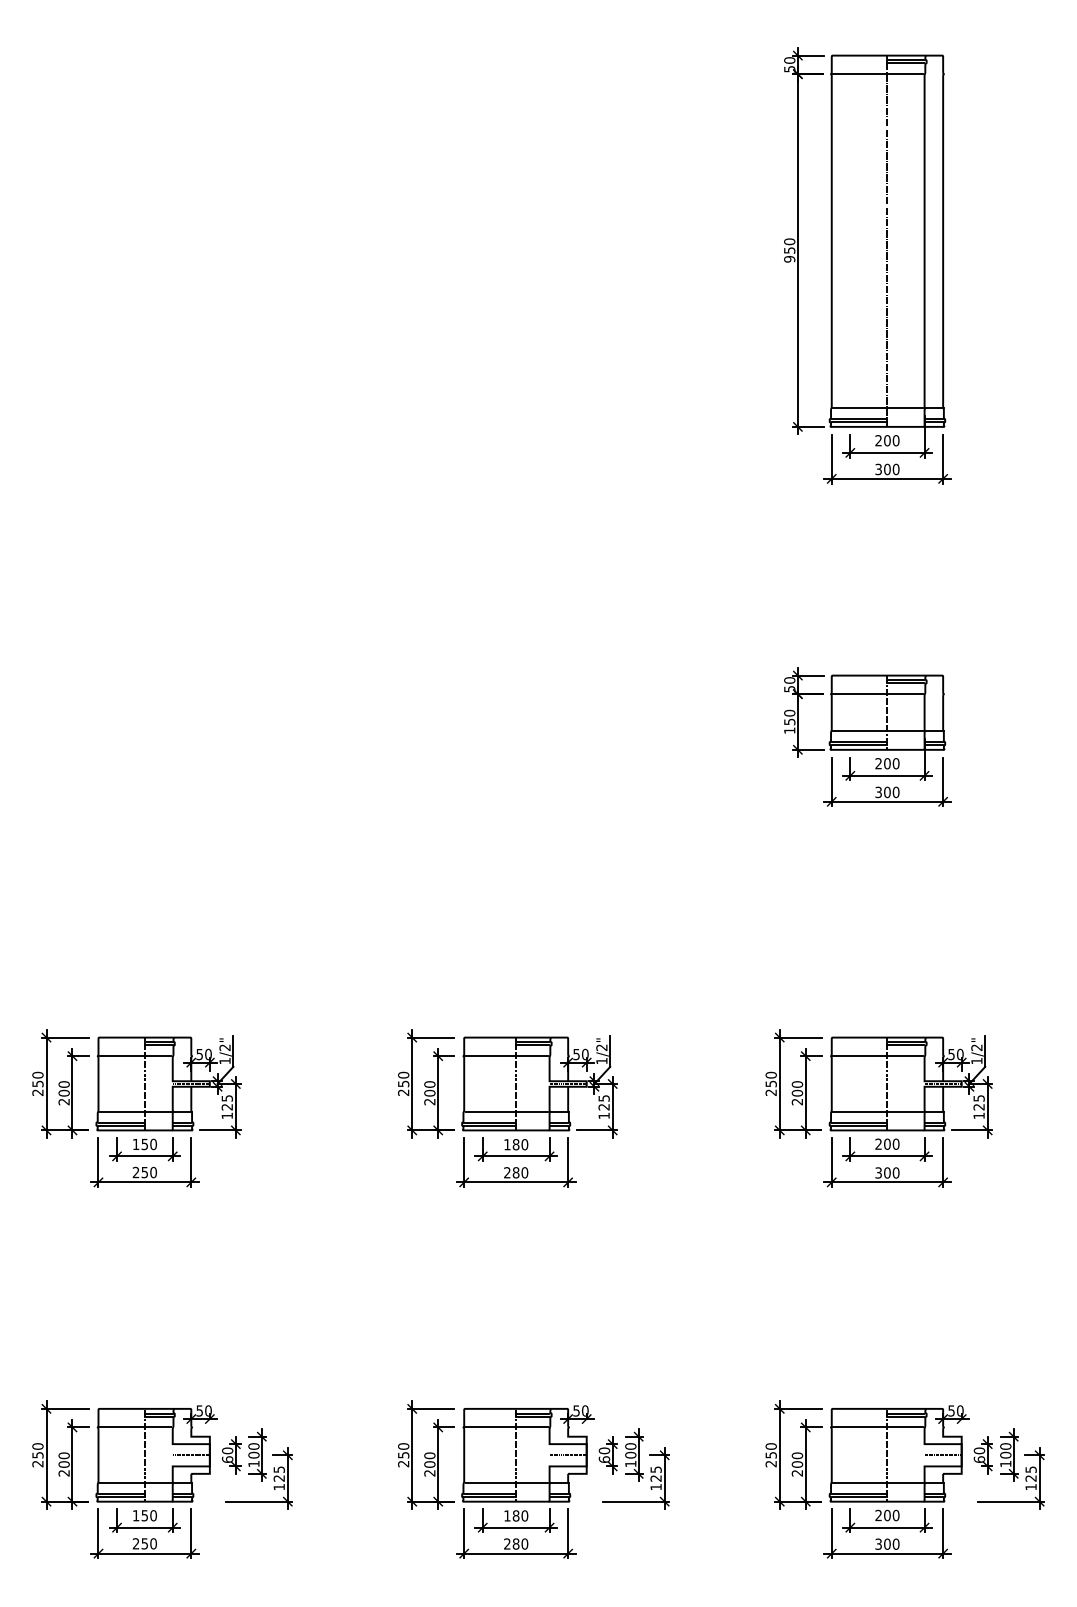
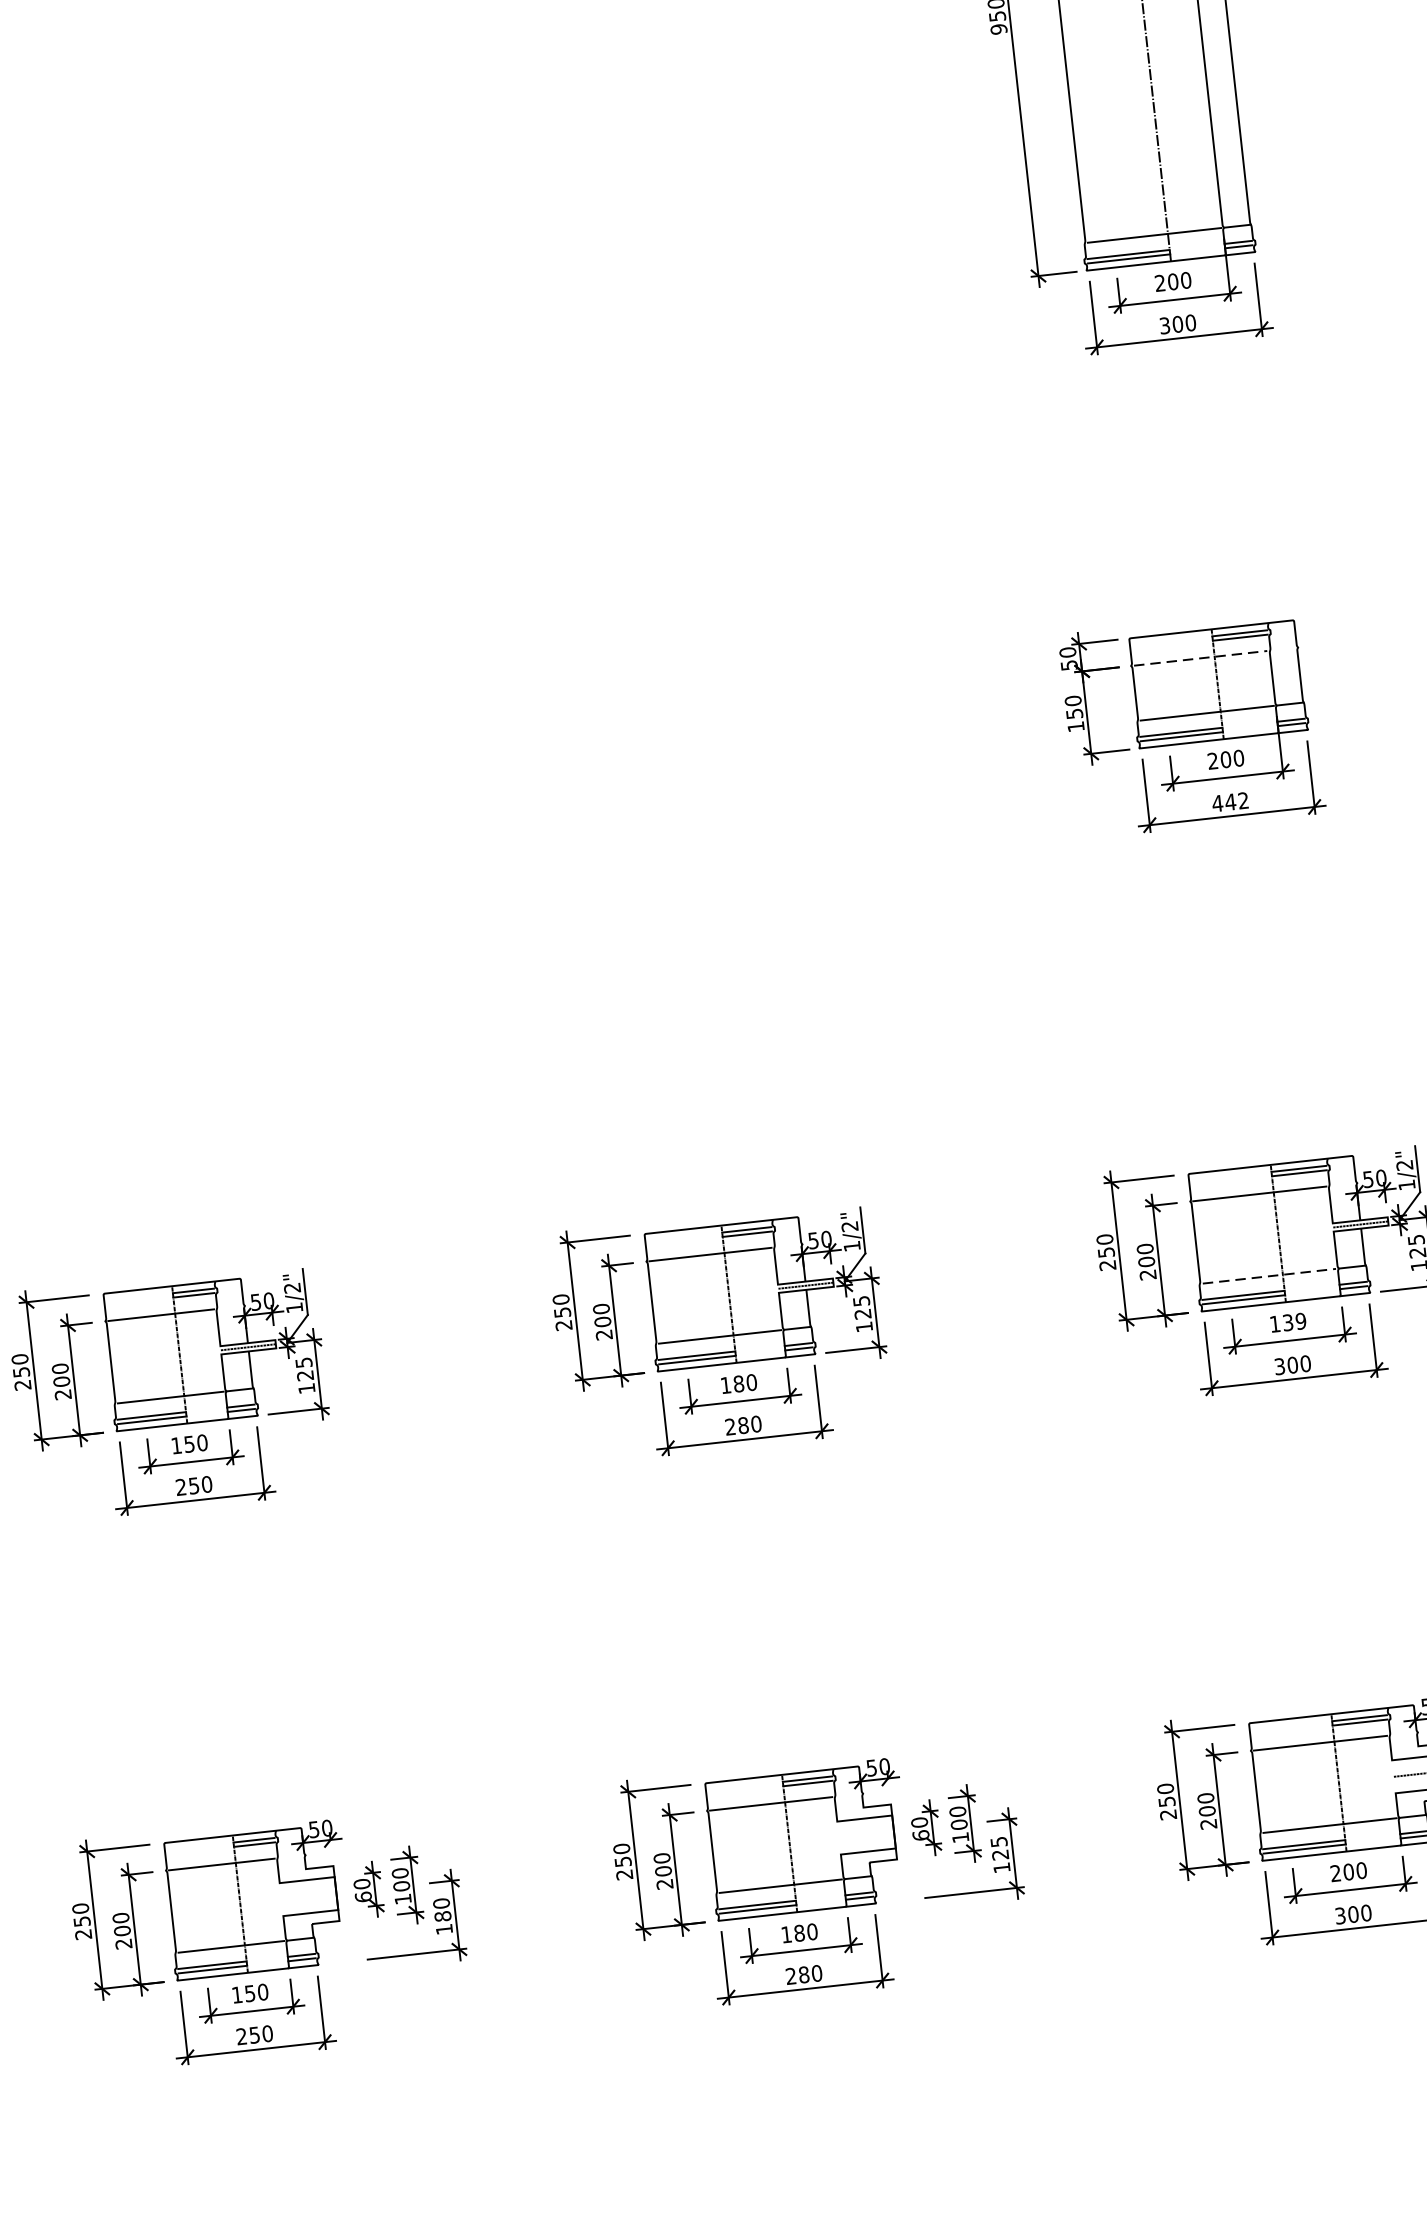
line: (878, 694) -> (1201, 658), solid -> dashed
text: (887, 792) -> (1230, 802), 300 -> 442
line: (878, 1111) -> (1269, 1275), solid -> dashed
text: (887, 1143) -> (1288, 1321), 200 -> 139
line: (190, 1455) -> (307, 1897), removed
line: (567, 1455) -> (865, 1835), removed
text: (278, 1473) -> (440, 1909), 125 -> 180

